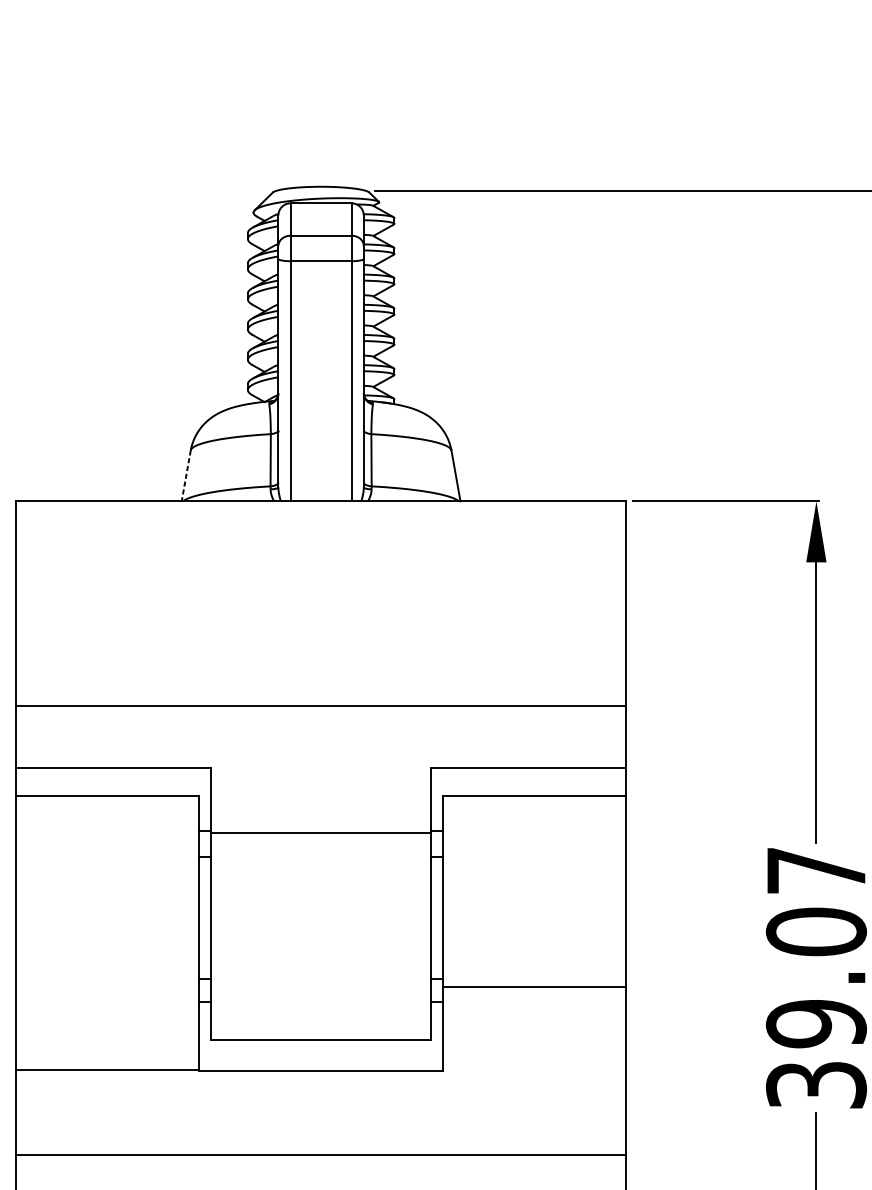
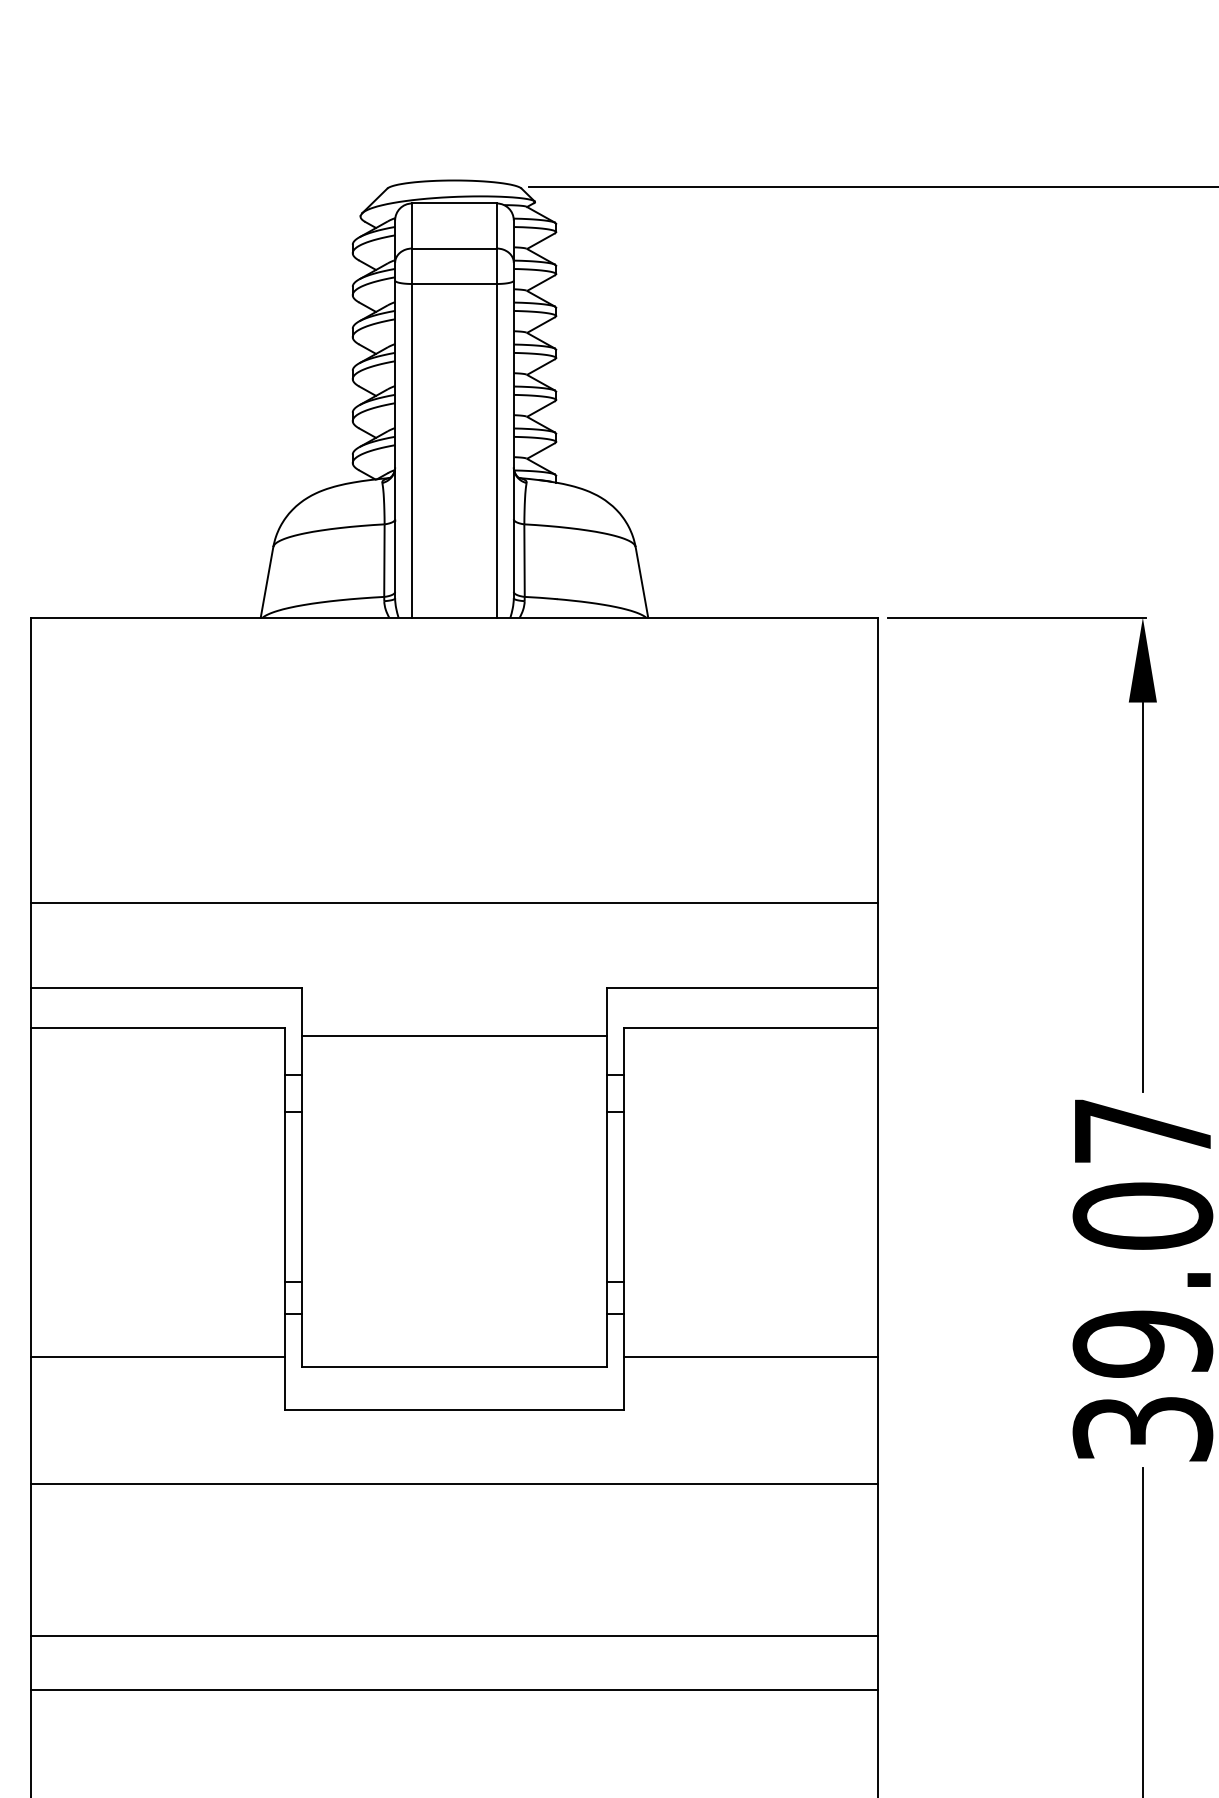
line: (186, 476) -> (267, 582), dashed -> solid
line: (321, 832) -> (454, 1035), moved
line: (534, 986) -> (751, 1356), moved
line: (107, 1070) -> (157, 1356), moved
line: (321, 1154) -> (454, 1483), moved

